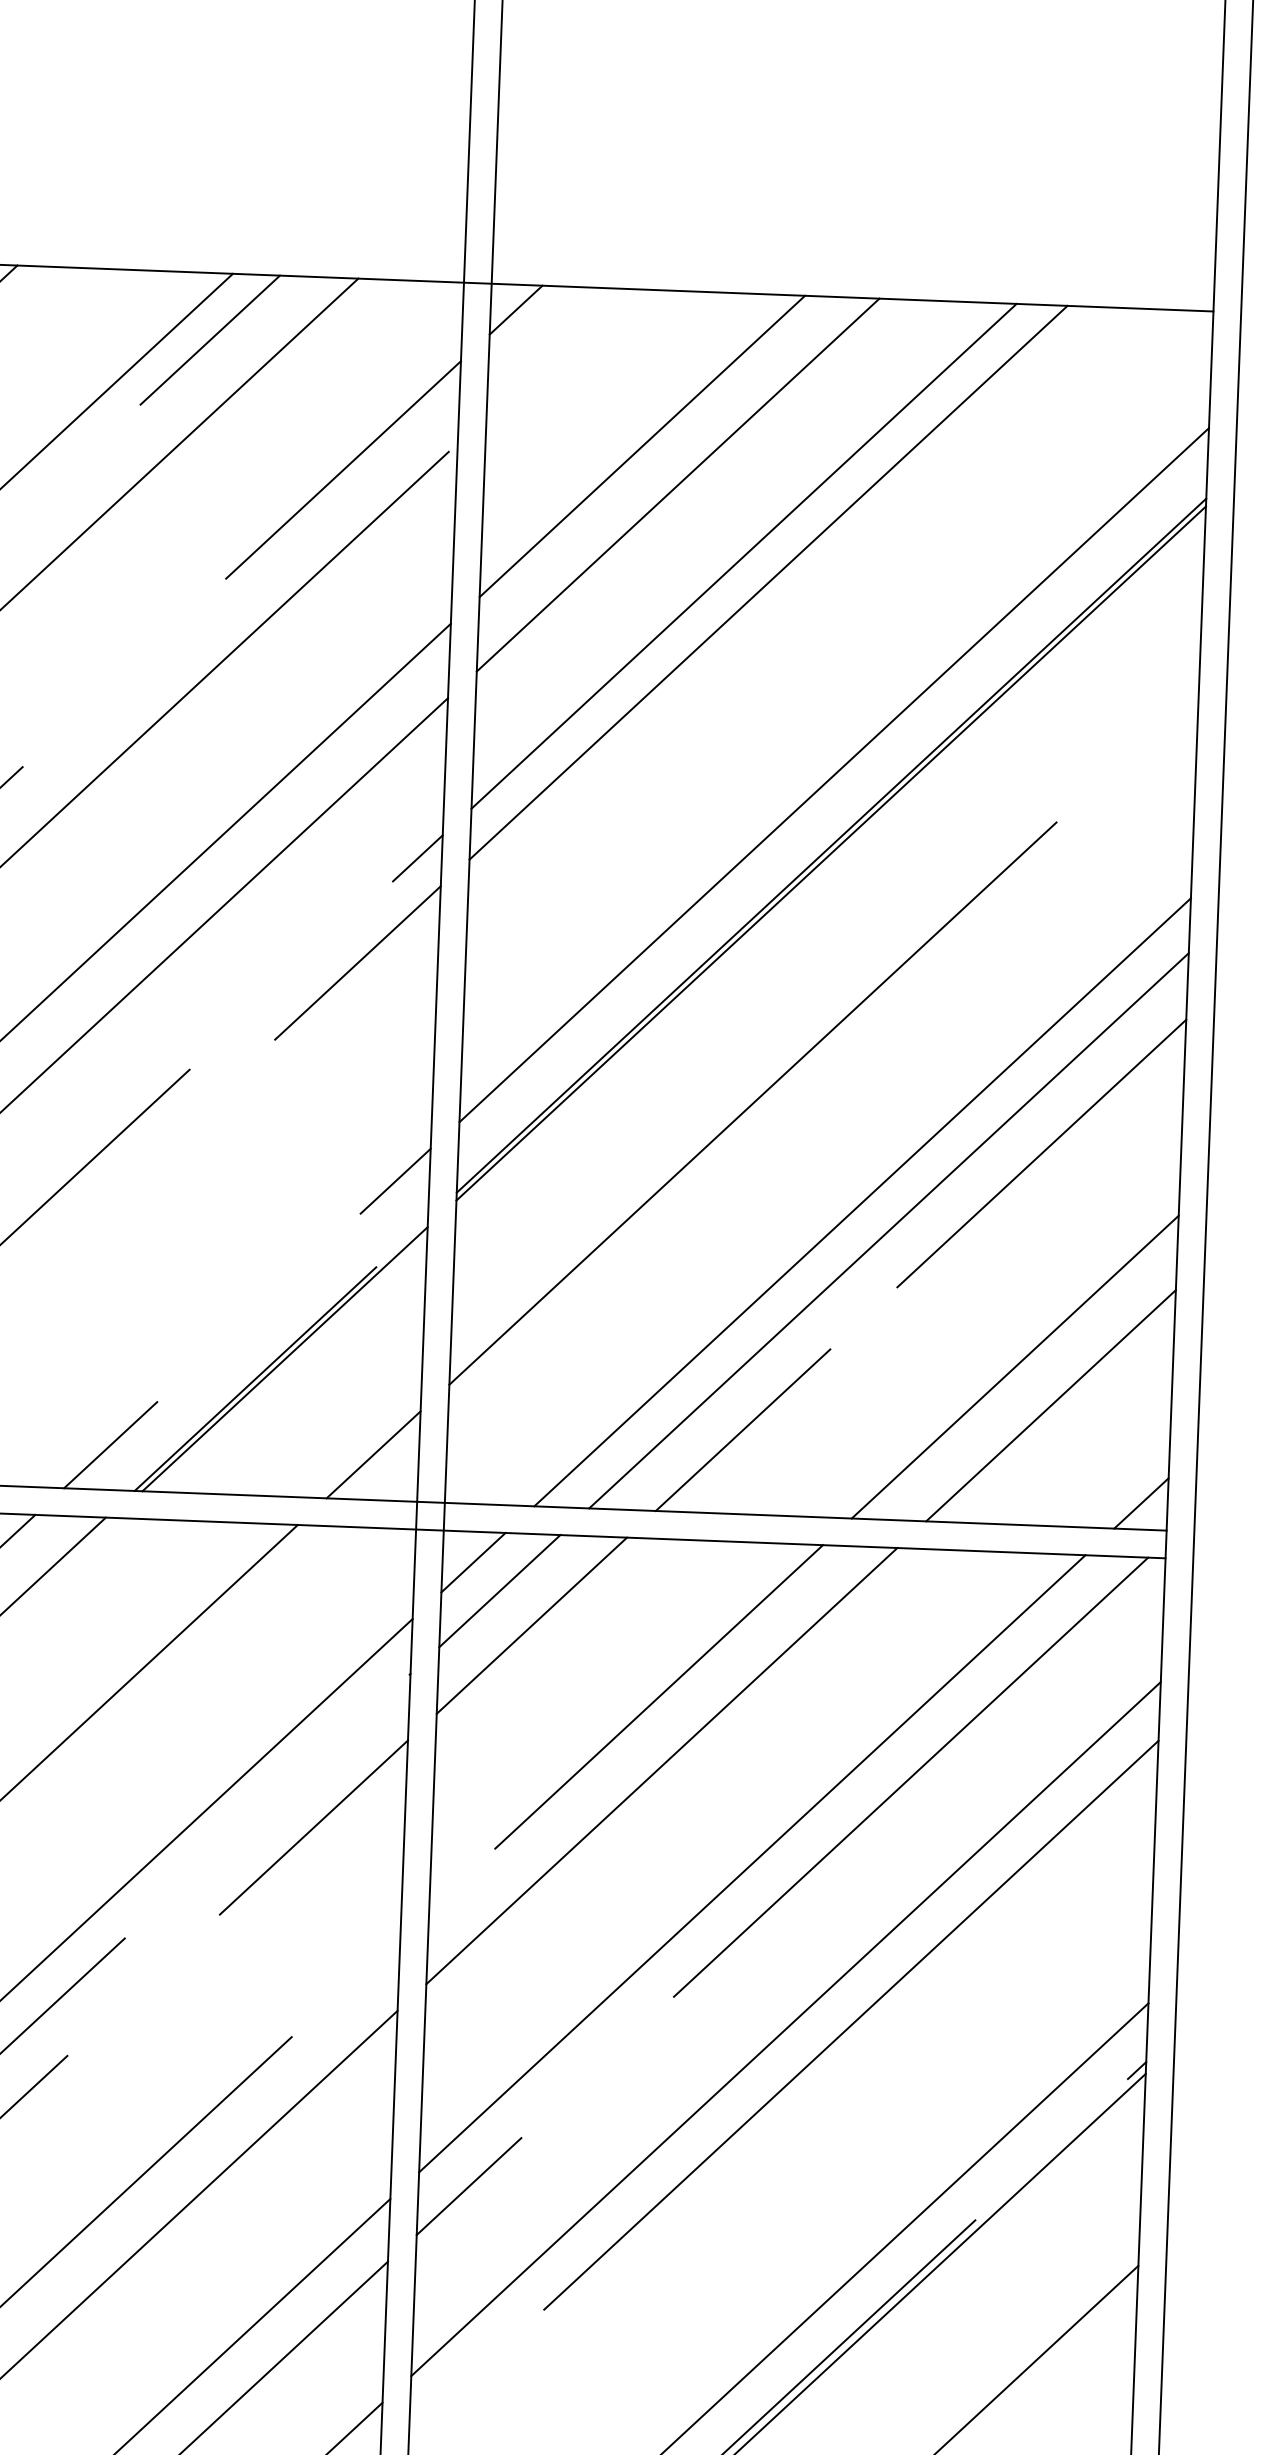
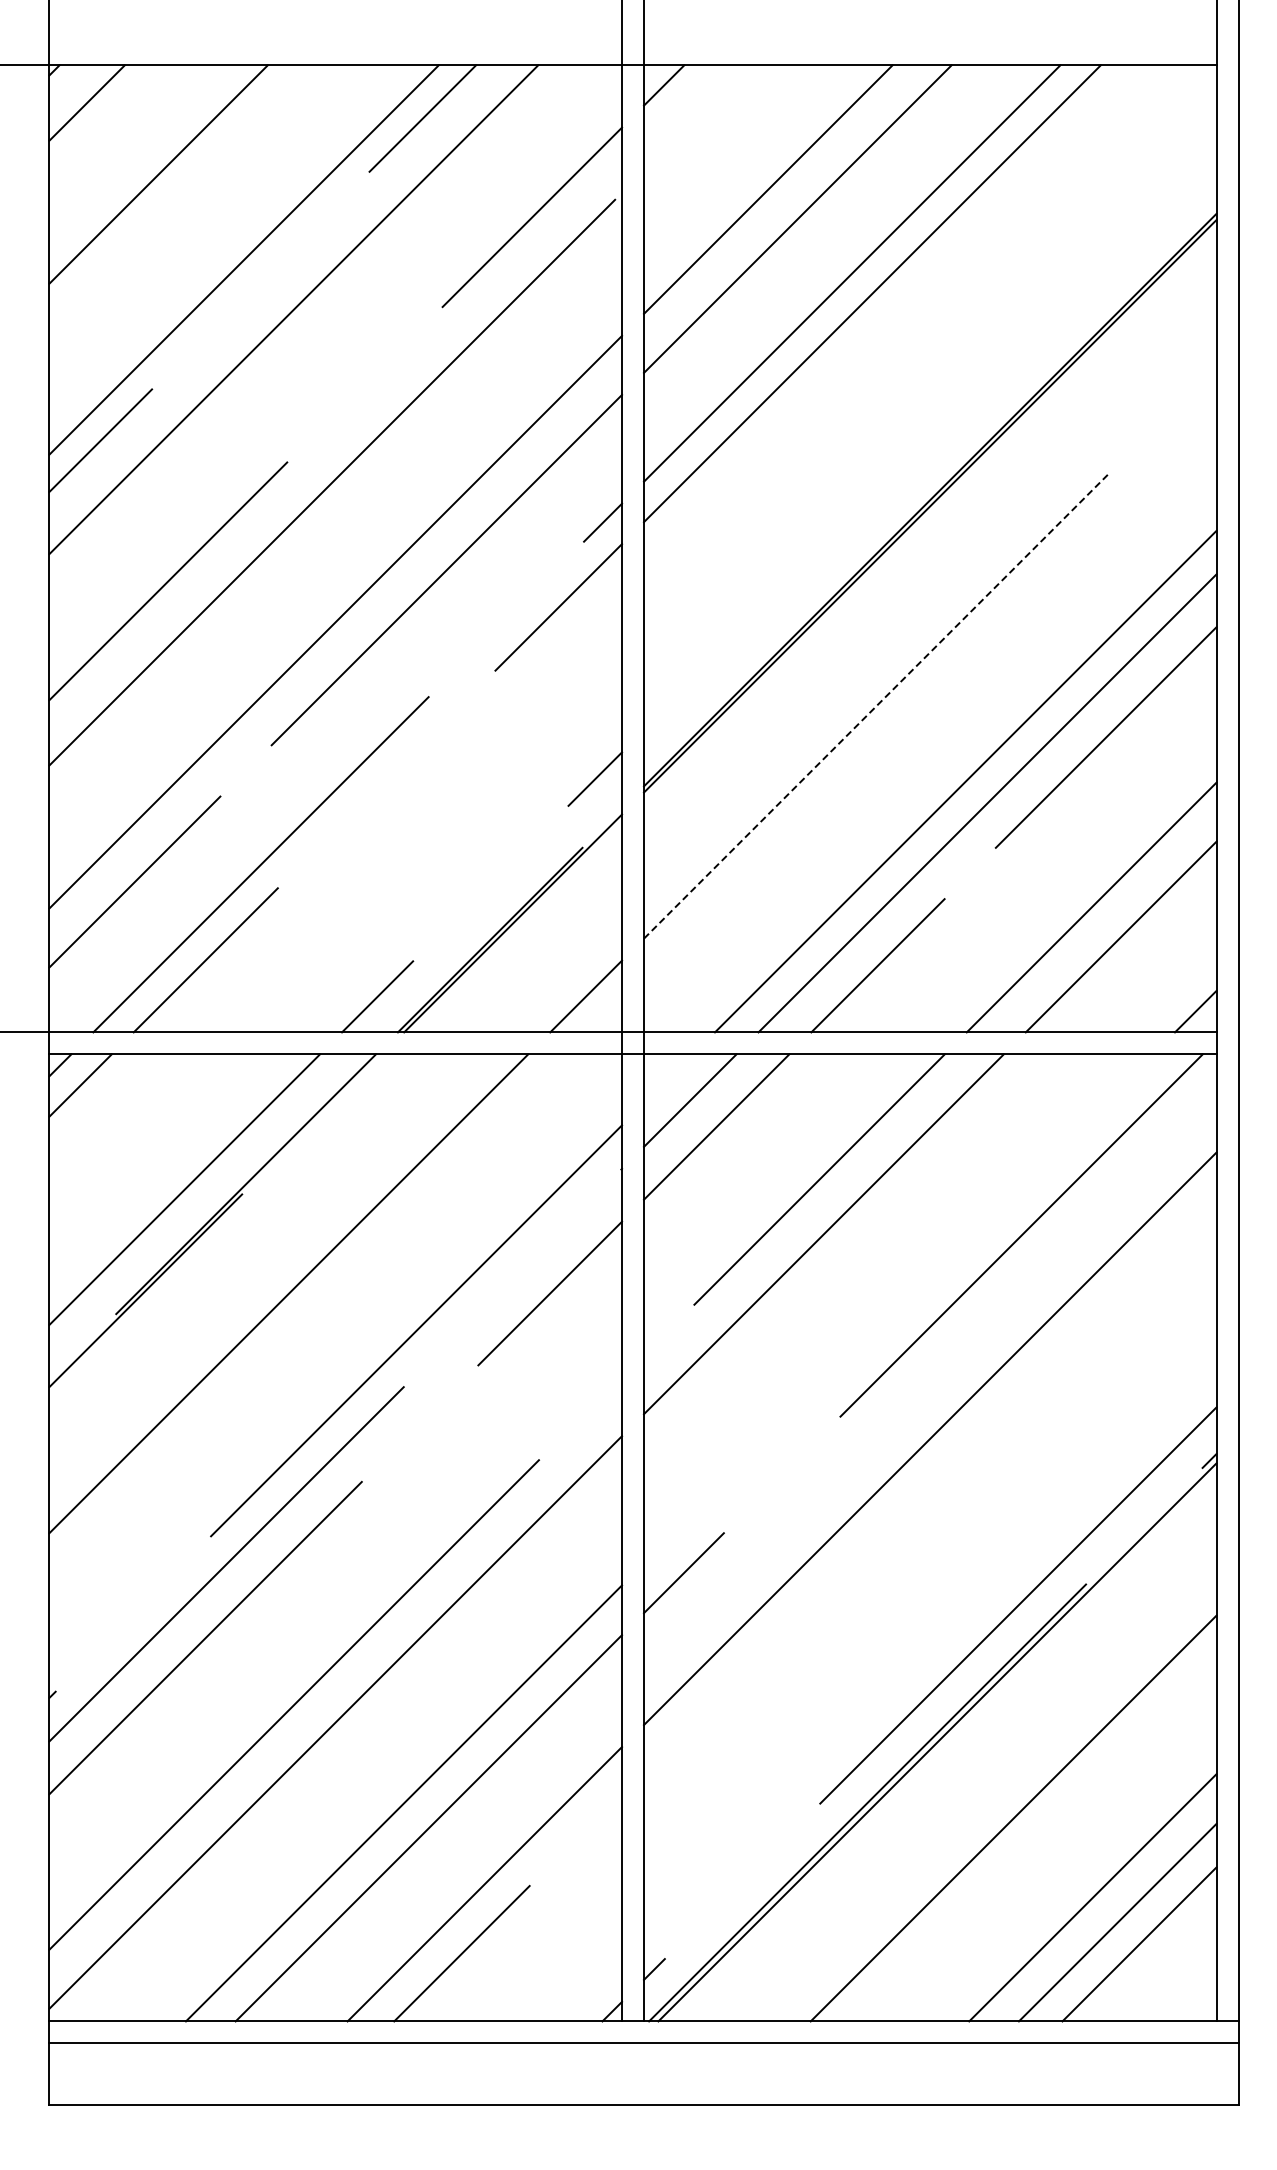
line: (834, 774) -> (930, 443), removed
line: (752, 1103) -> (875, 706), solid -> dashed
line: (473, 1562) -> (668, 1078), removed
line: (752, 1863) -> (898, 1308), removed
line: (850, 2024) -> (981, 1433), removed

